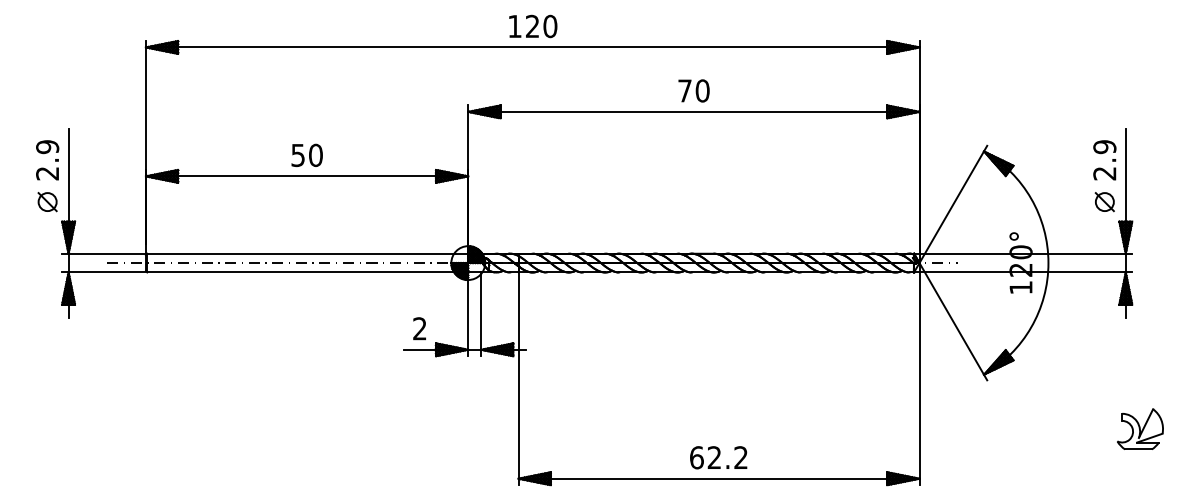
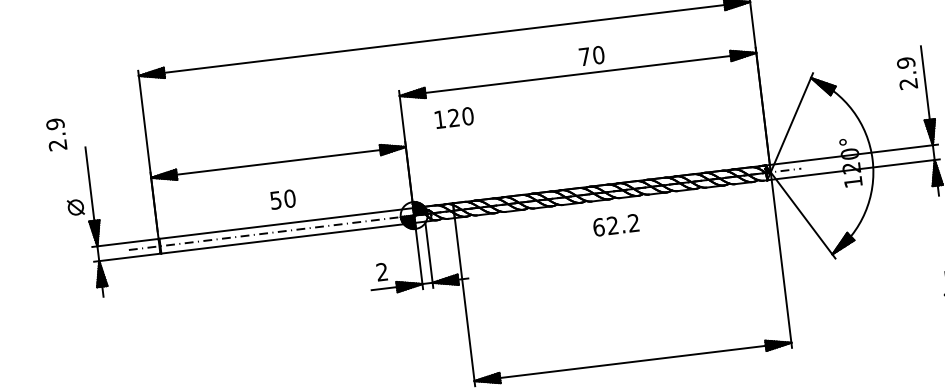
text: (533, 26) -> (454, 117), moved
text: (693, 90) -> (591, 55), moved
text: (306, 155) -> (282, 199), moved
text: (47, 160) -> (56, 134), moved
part: (1104, 202) -> (911, 106), removed
text: (718, 457) -> (615, 225), moved

